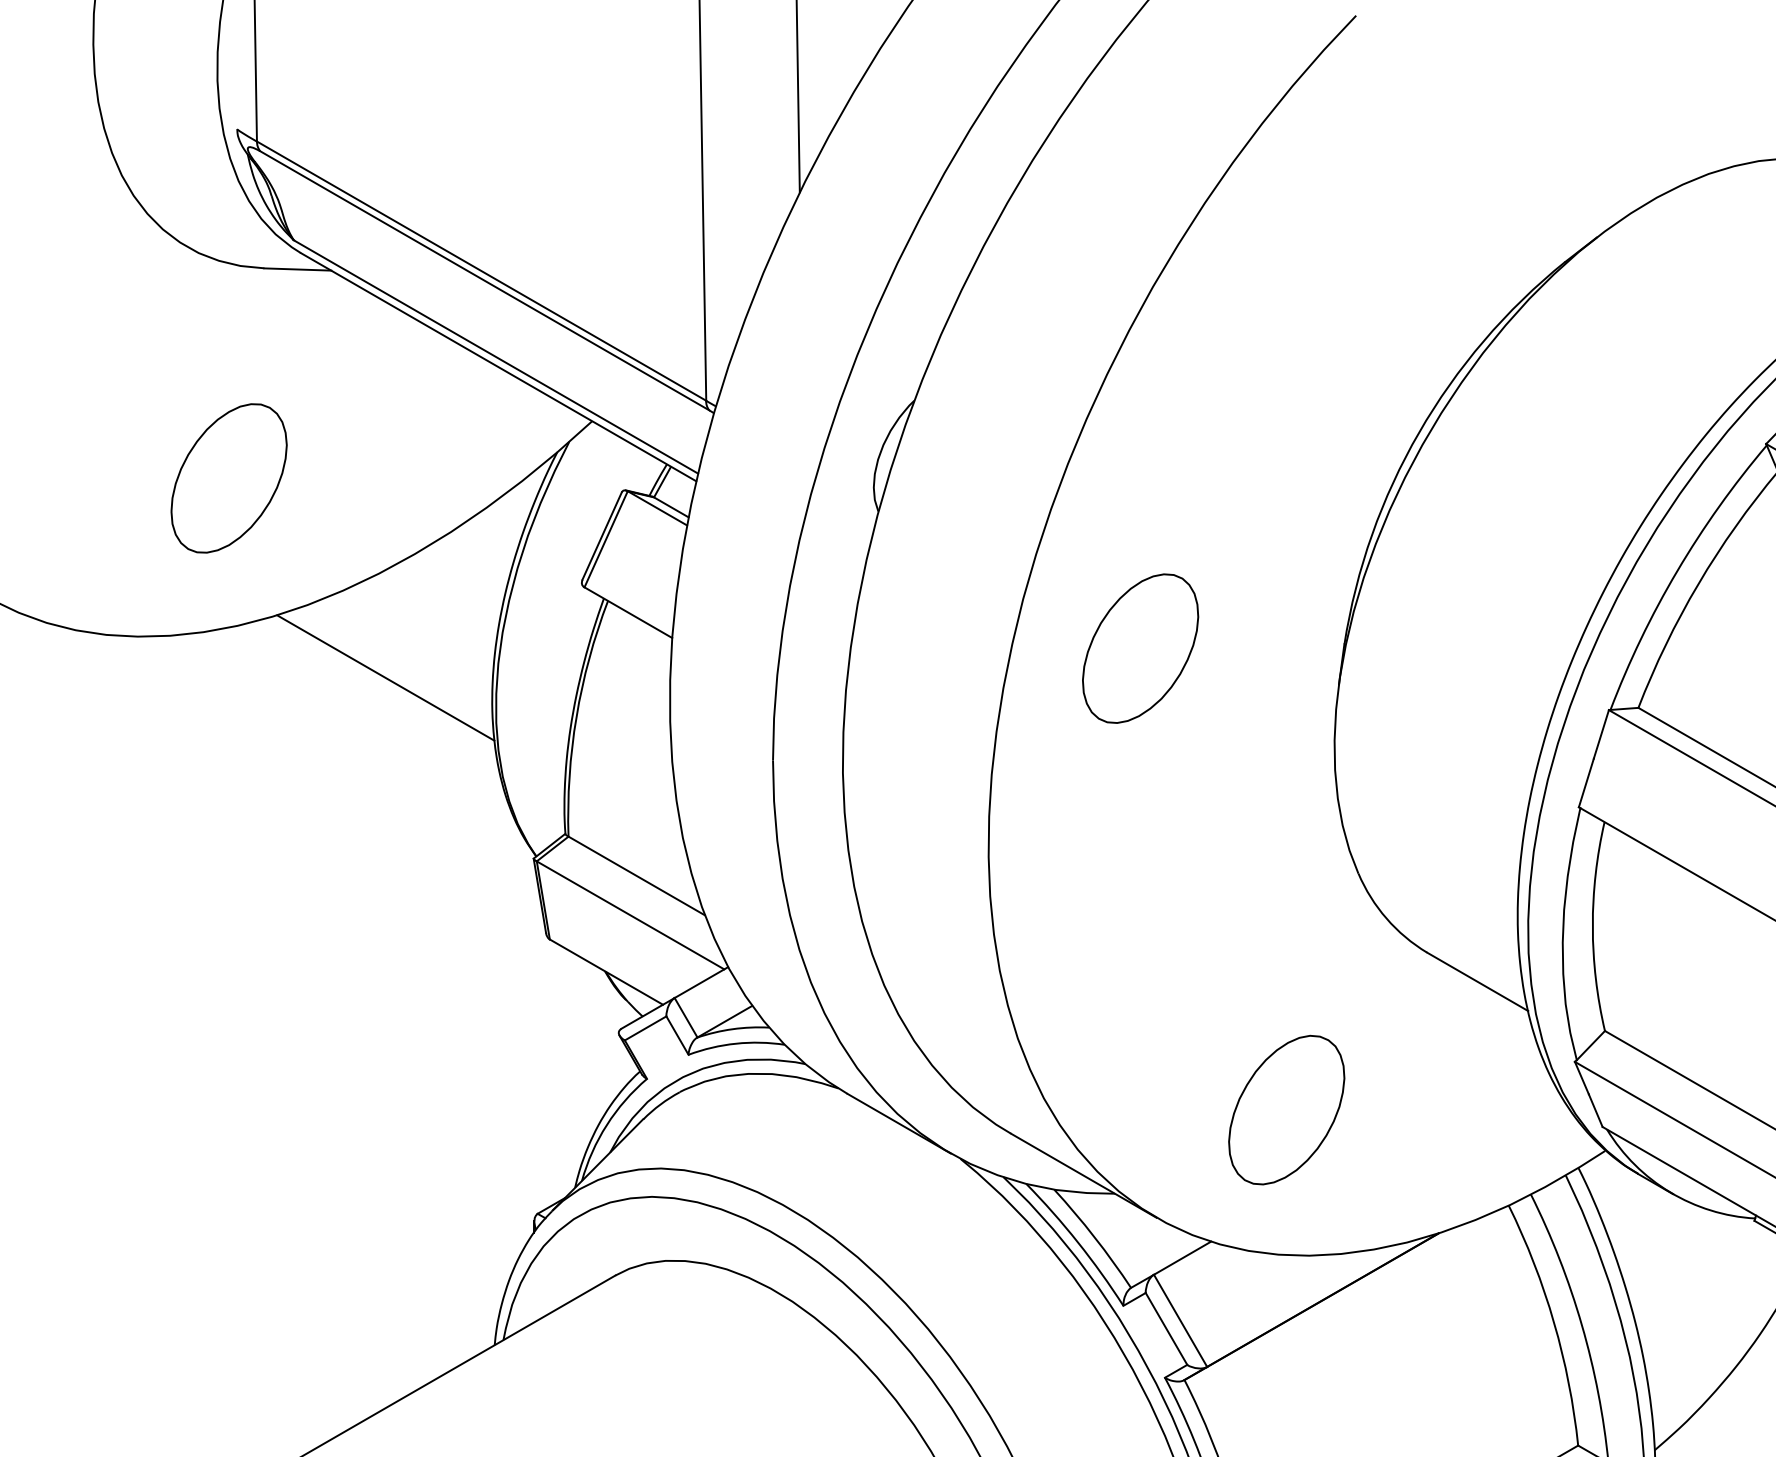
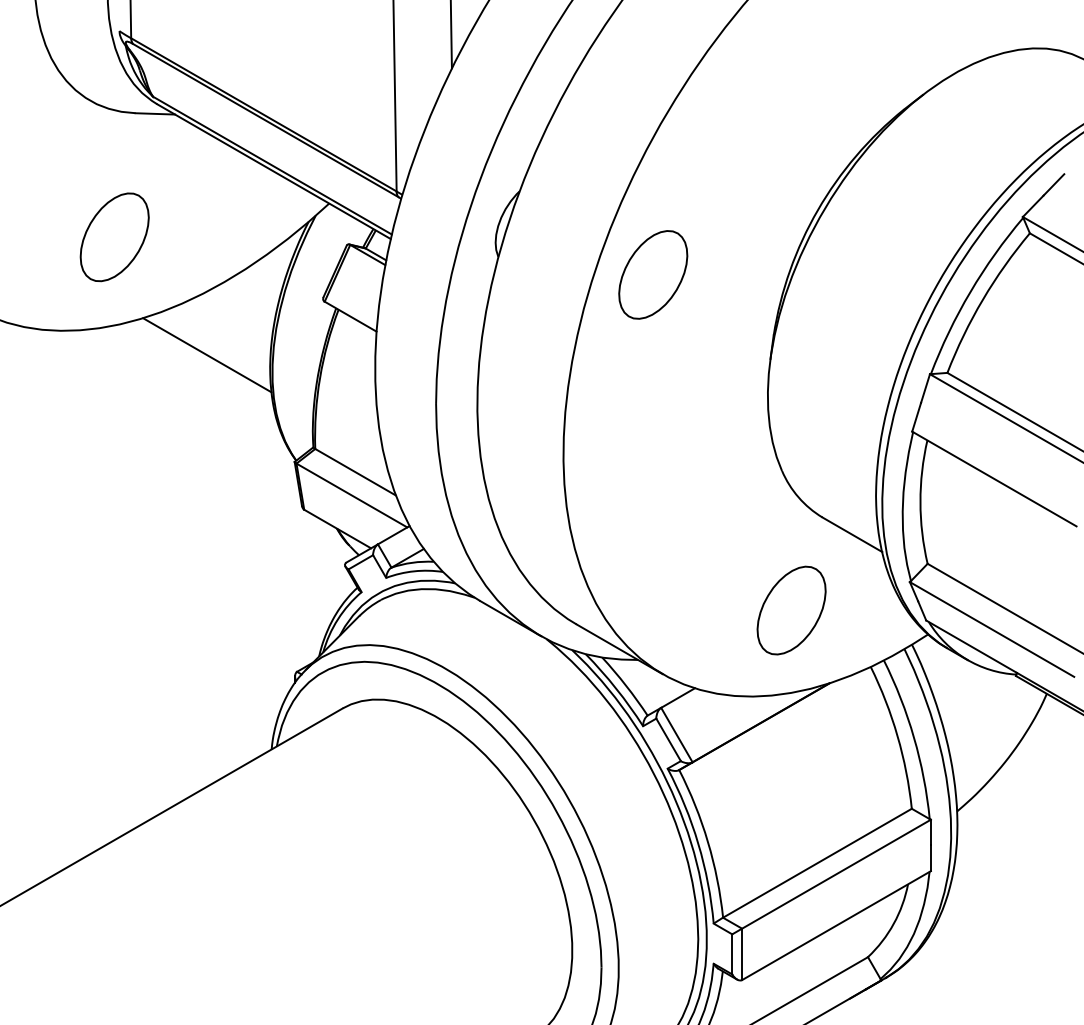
part: (1140, 647) -> (653, 274), moved
part: (1286, 1109) -> (791, 610), moved

